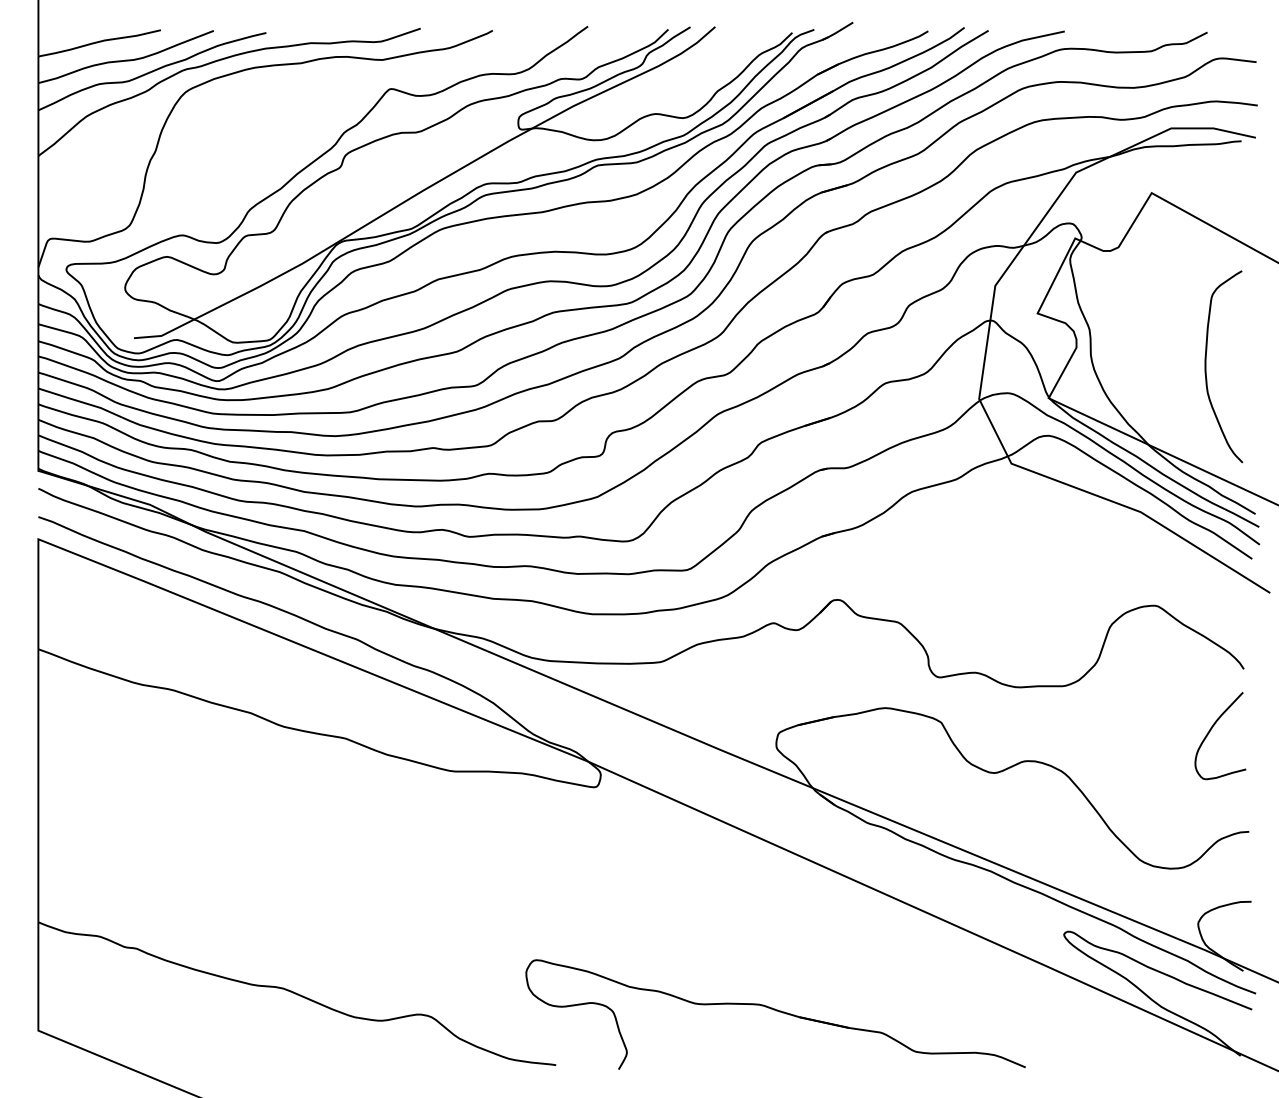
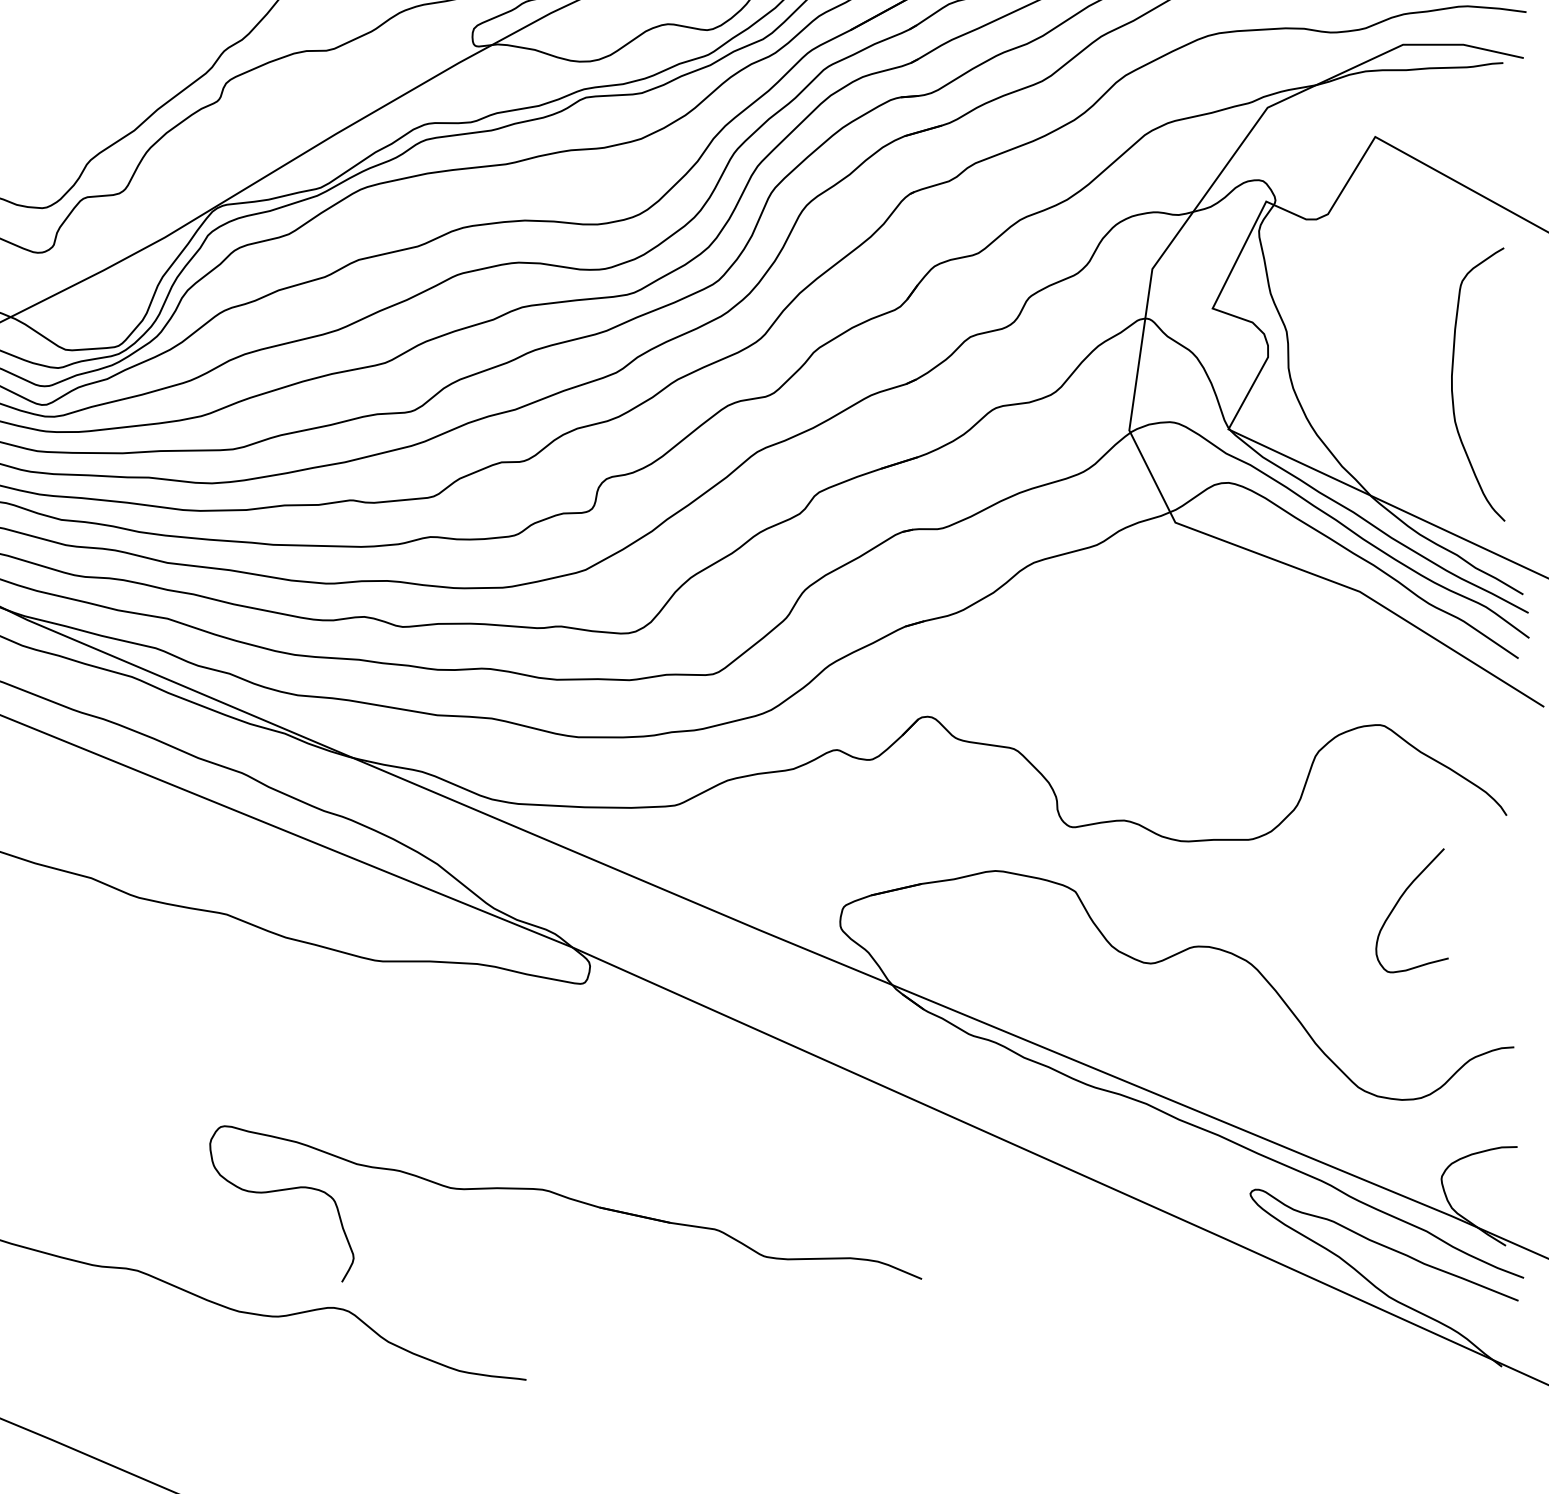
curve: (1211, 730) -> (1399, 902), moved
part: (775, 1014) -> (565, 1203), moved

